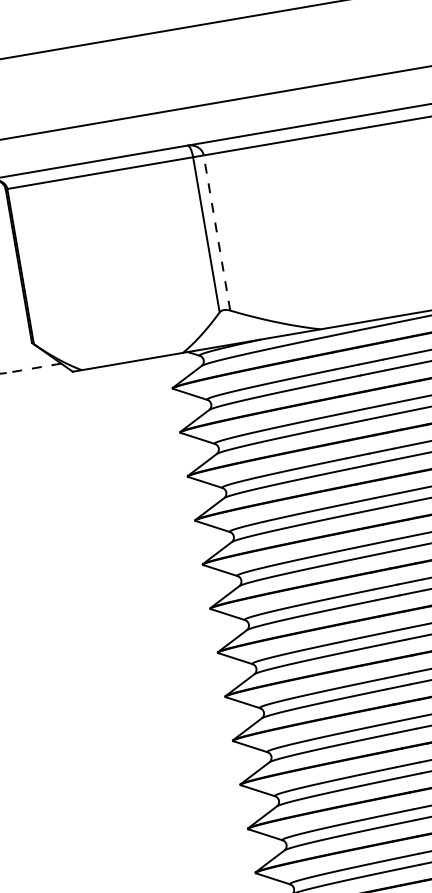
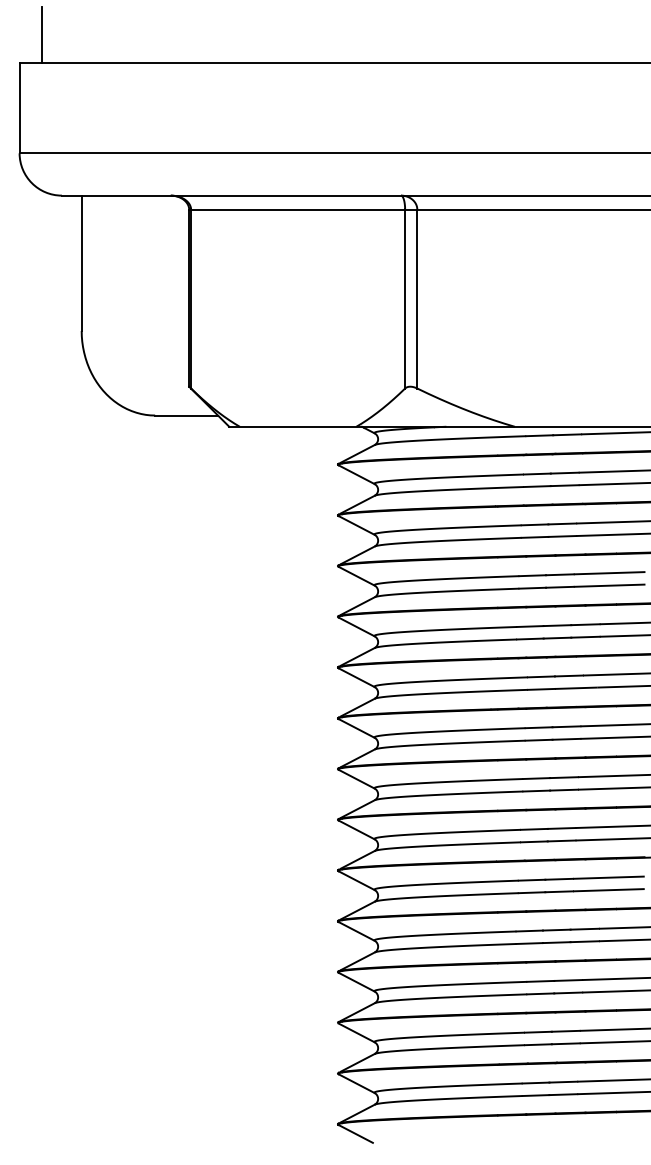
line: (217, 232) -> (417, 298), dashed -> solid
line: (33, 368) -> (186, 415), dashed -> solid

